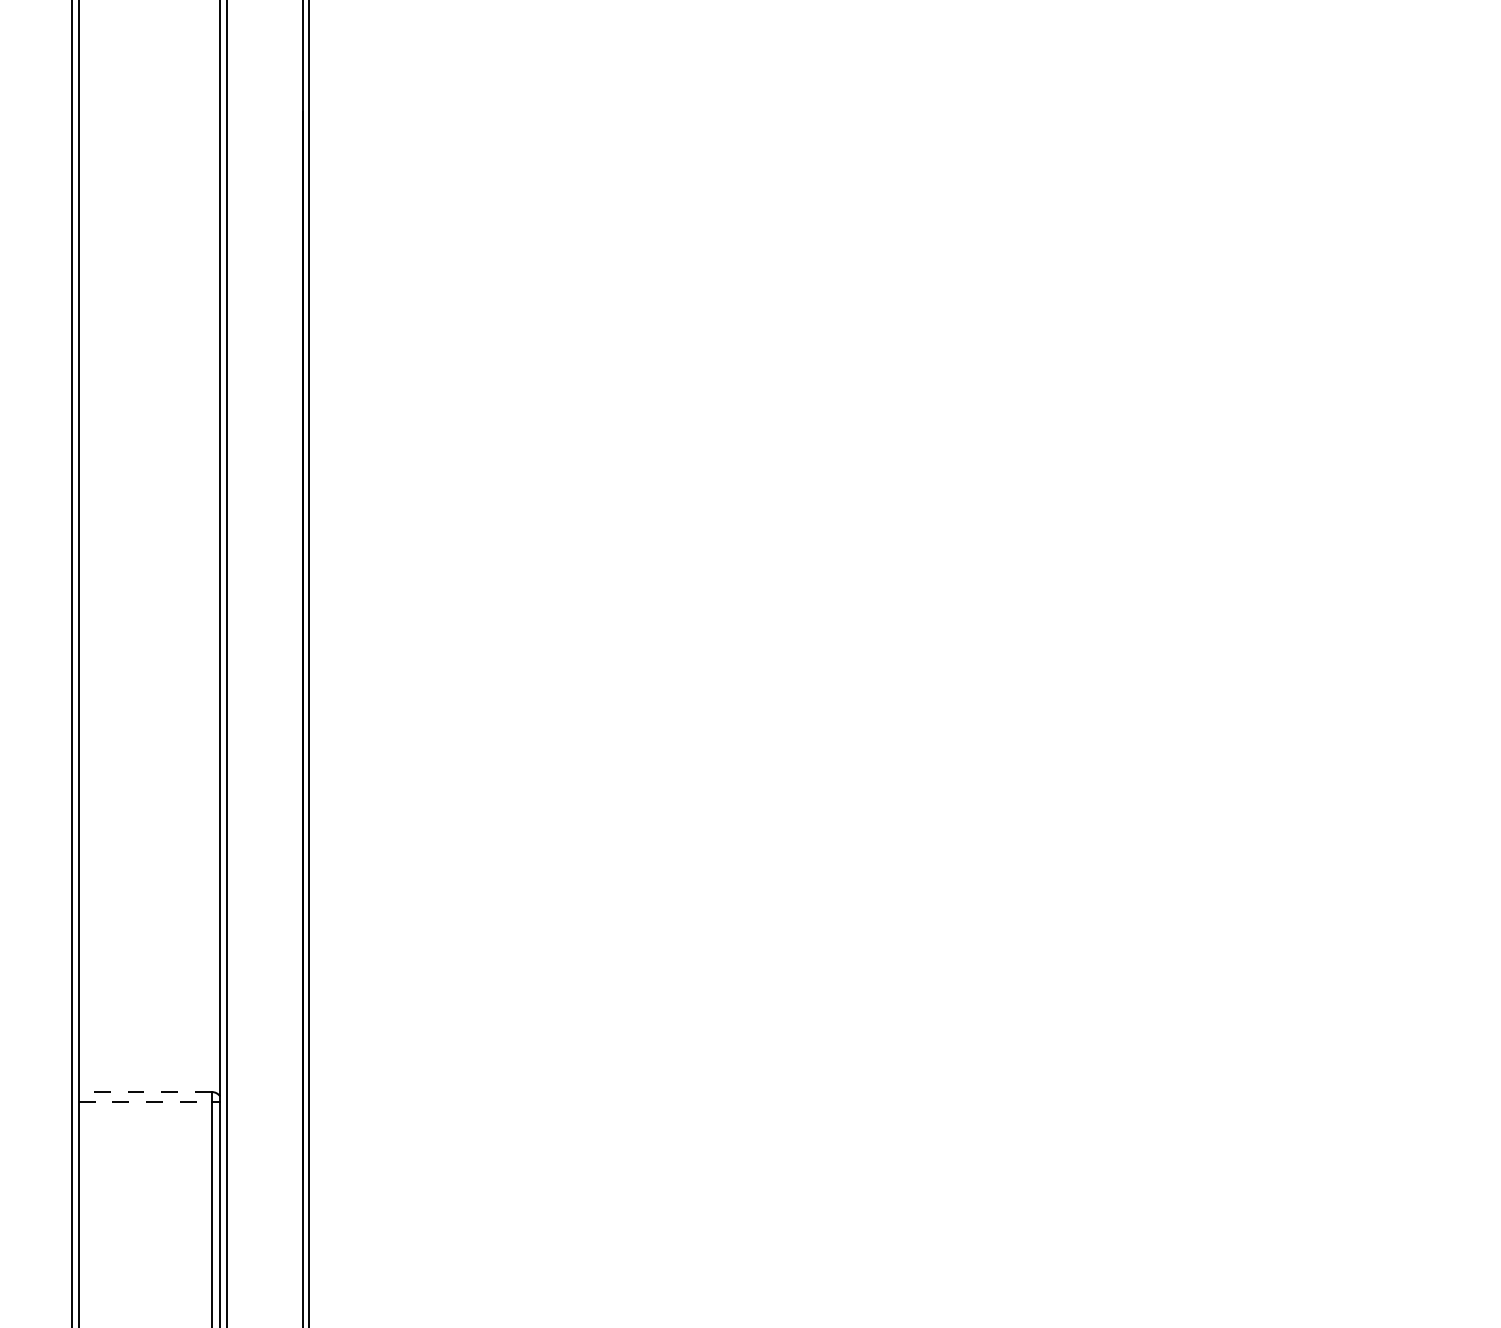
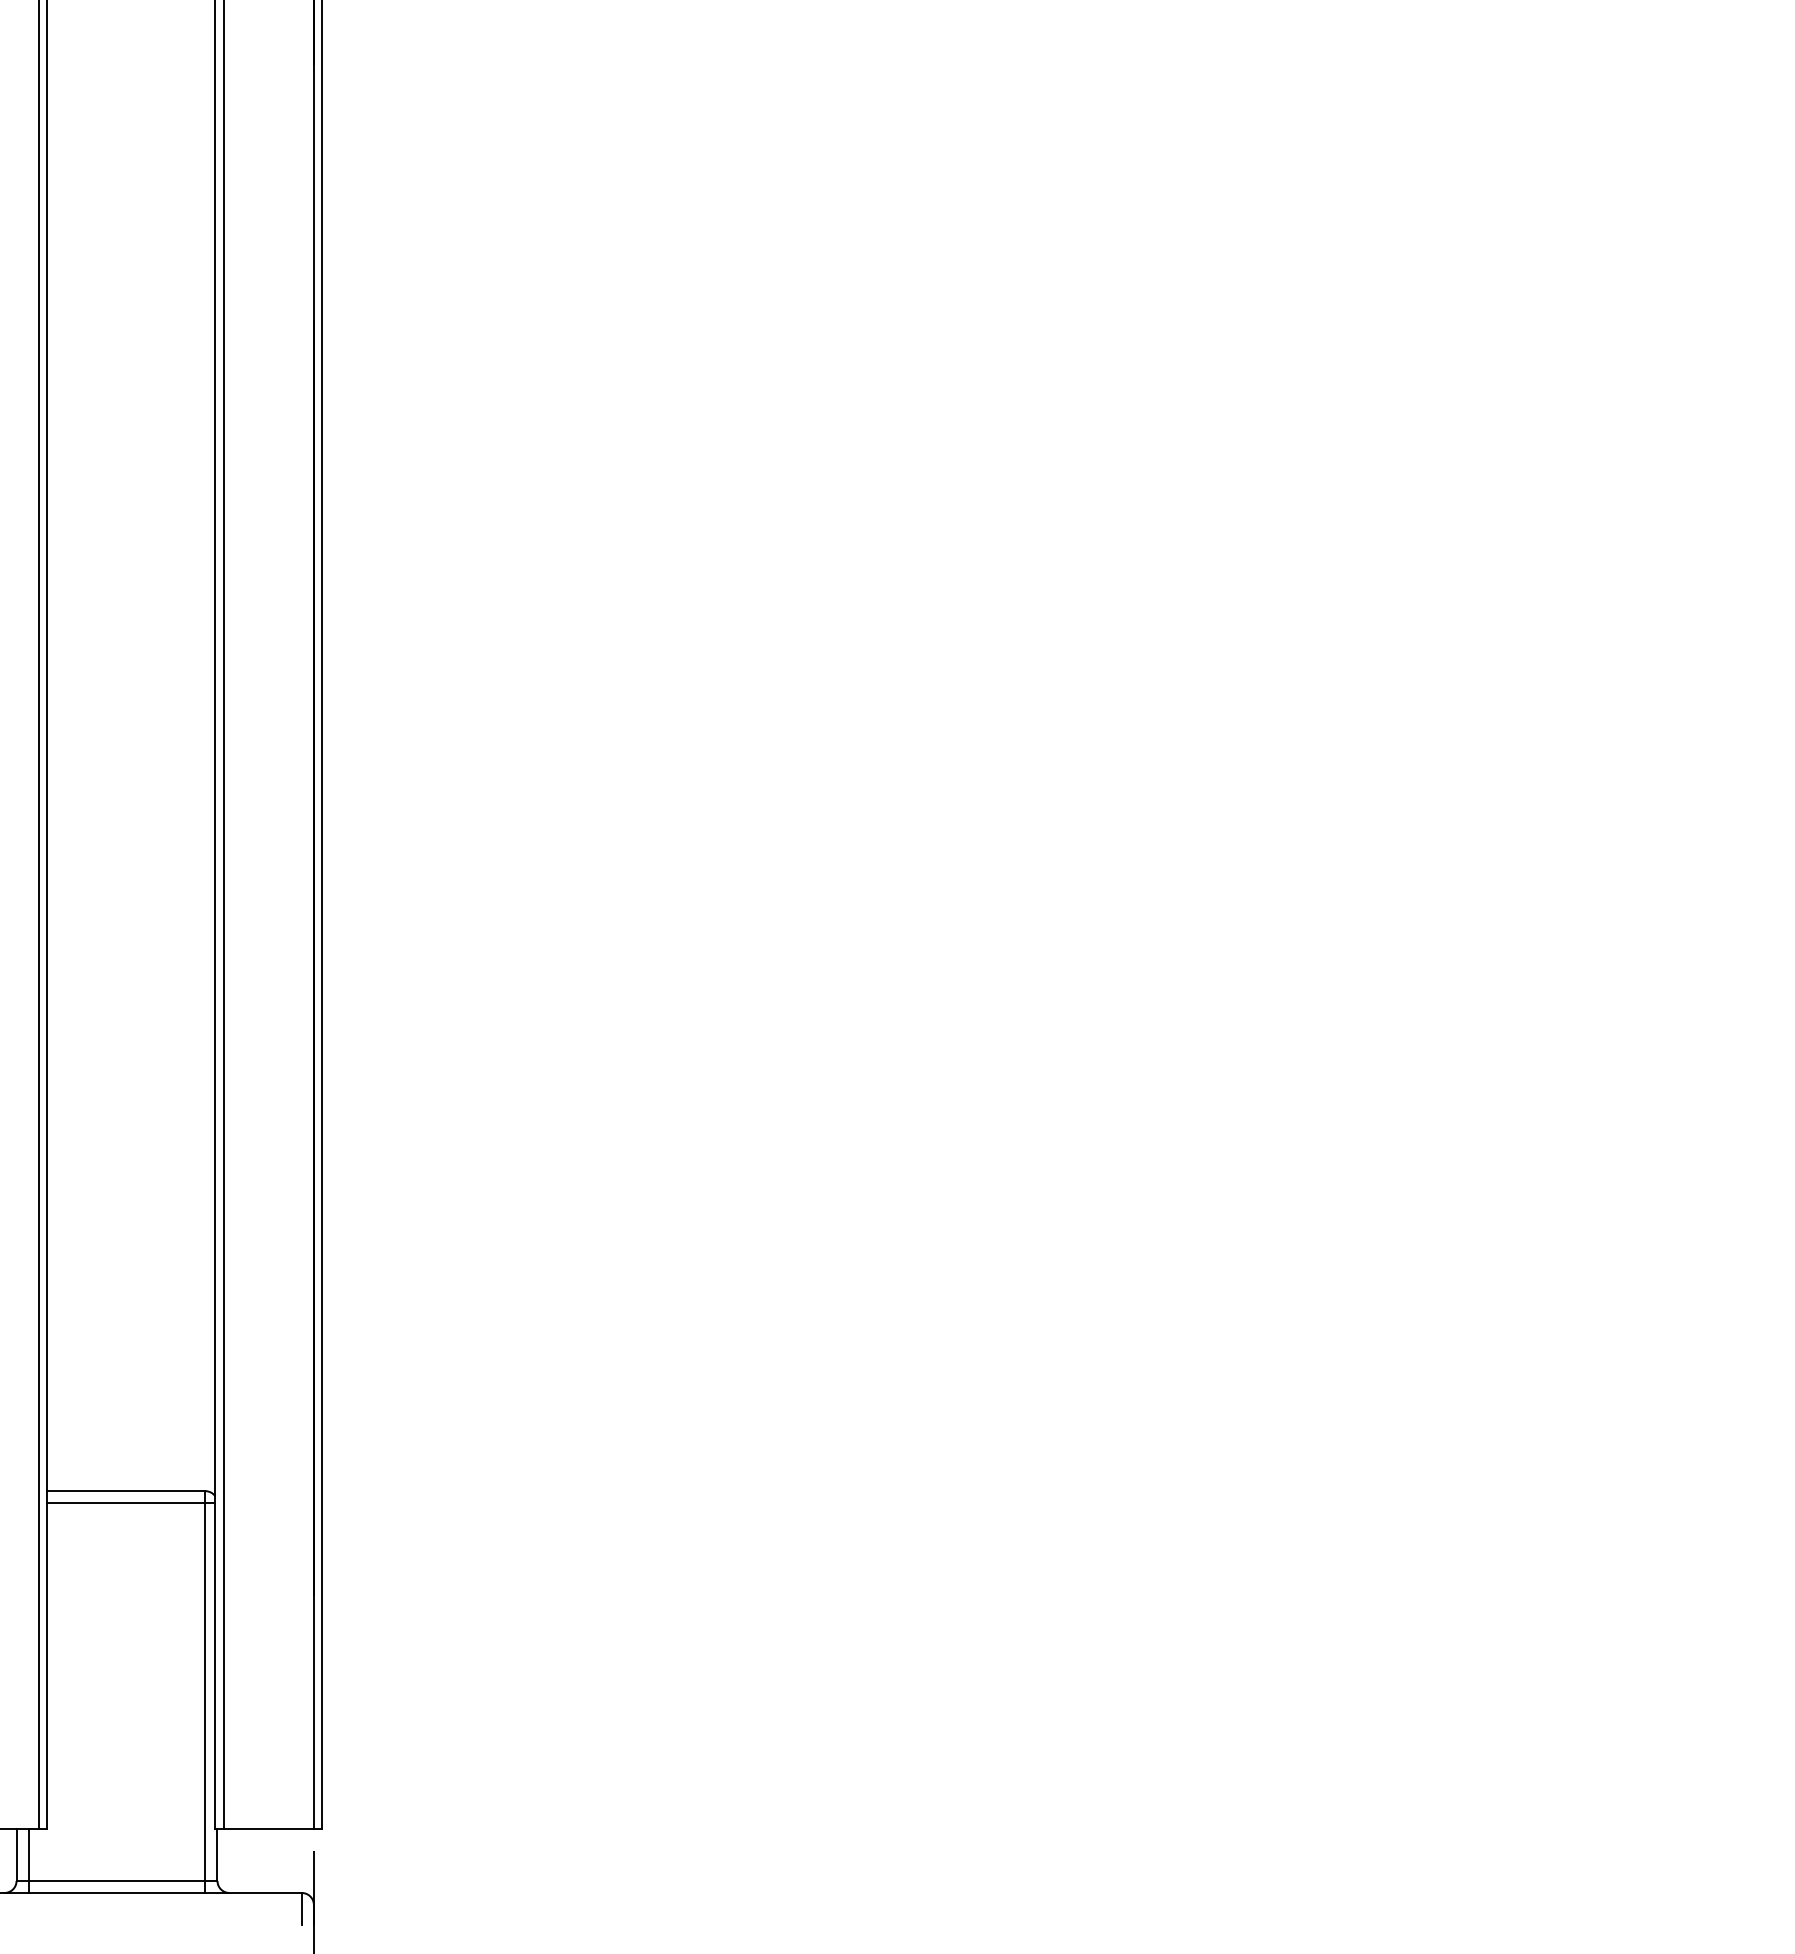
line: (144, 1092) -> (125, 1491), dashed -> solid
line: (145, 1102) -> (126, 1503), dashed -> solid

